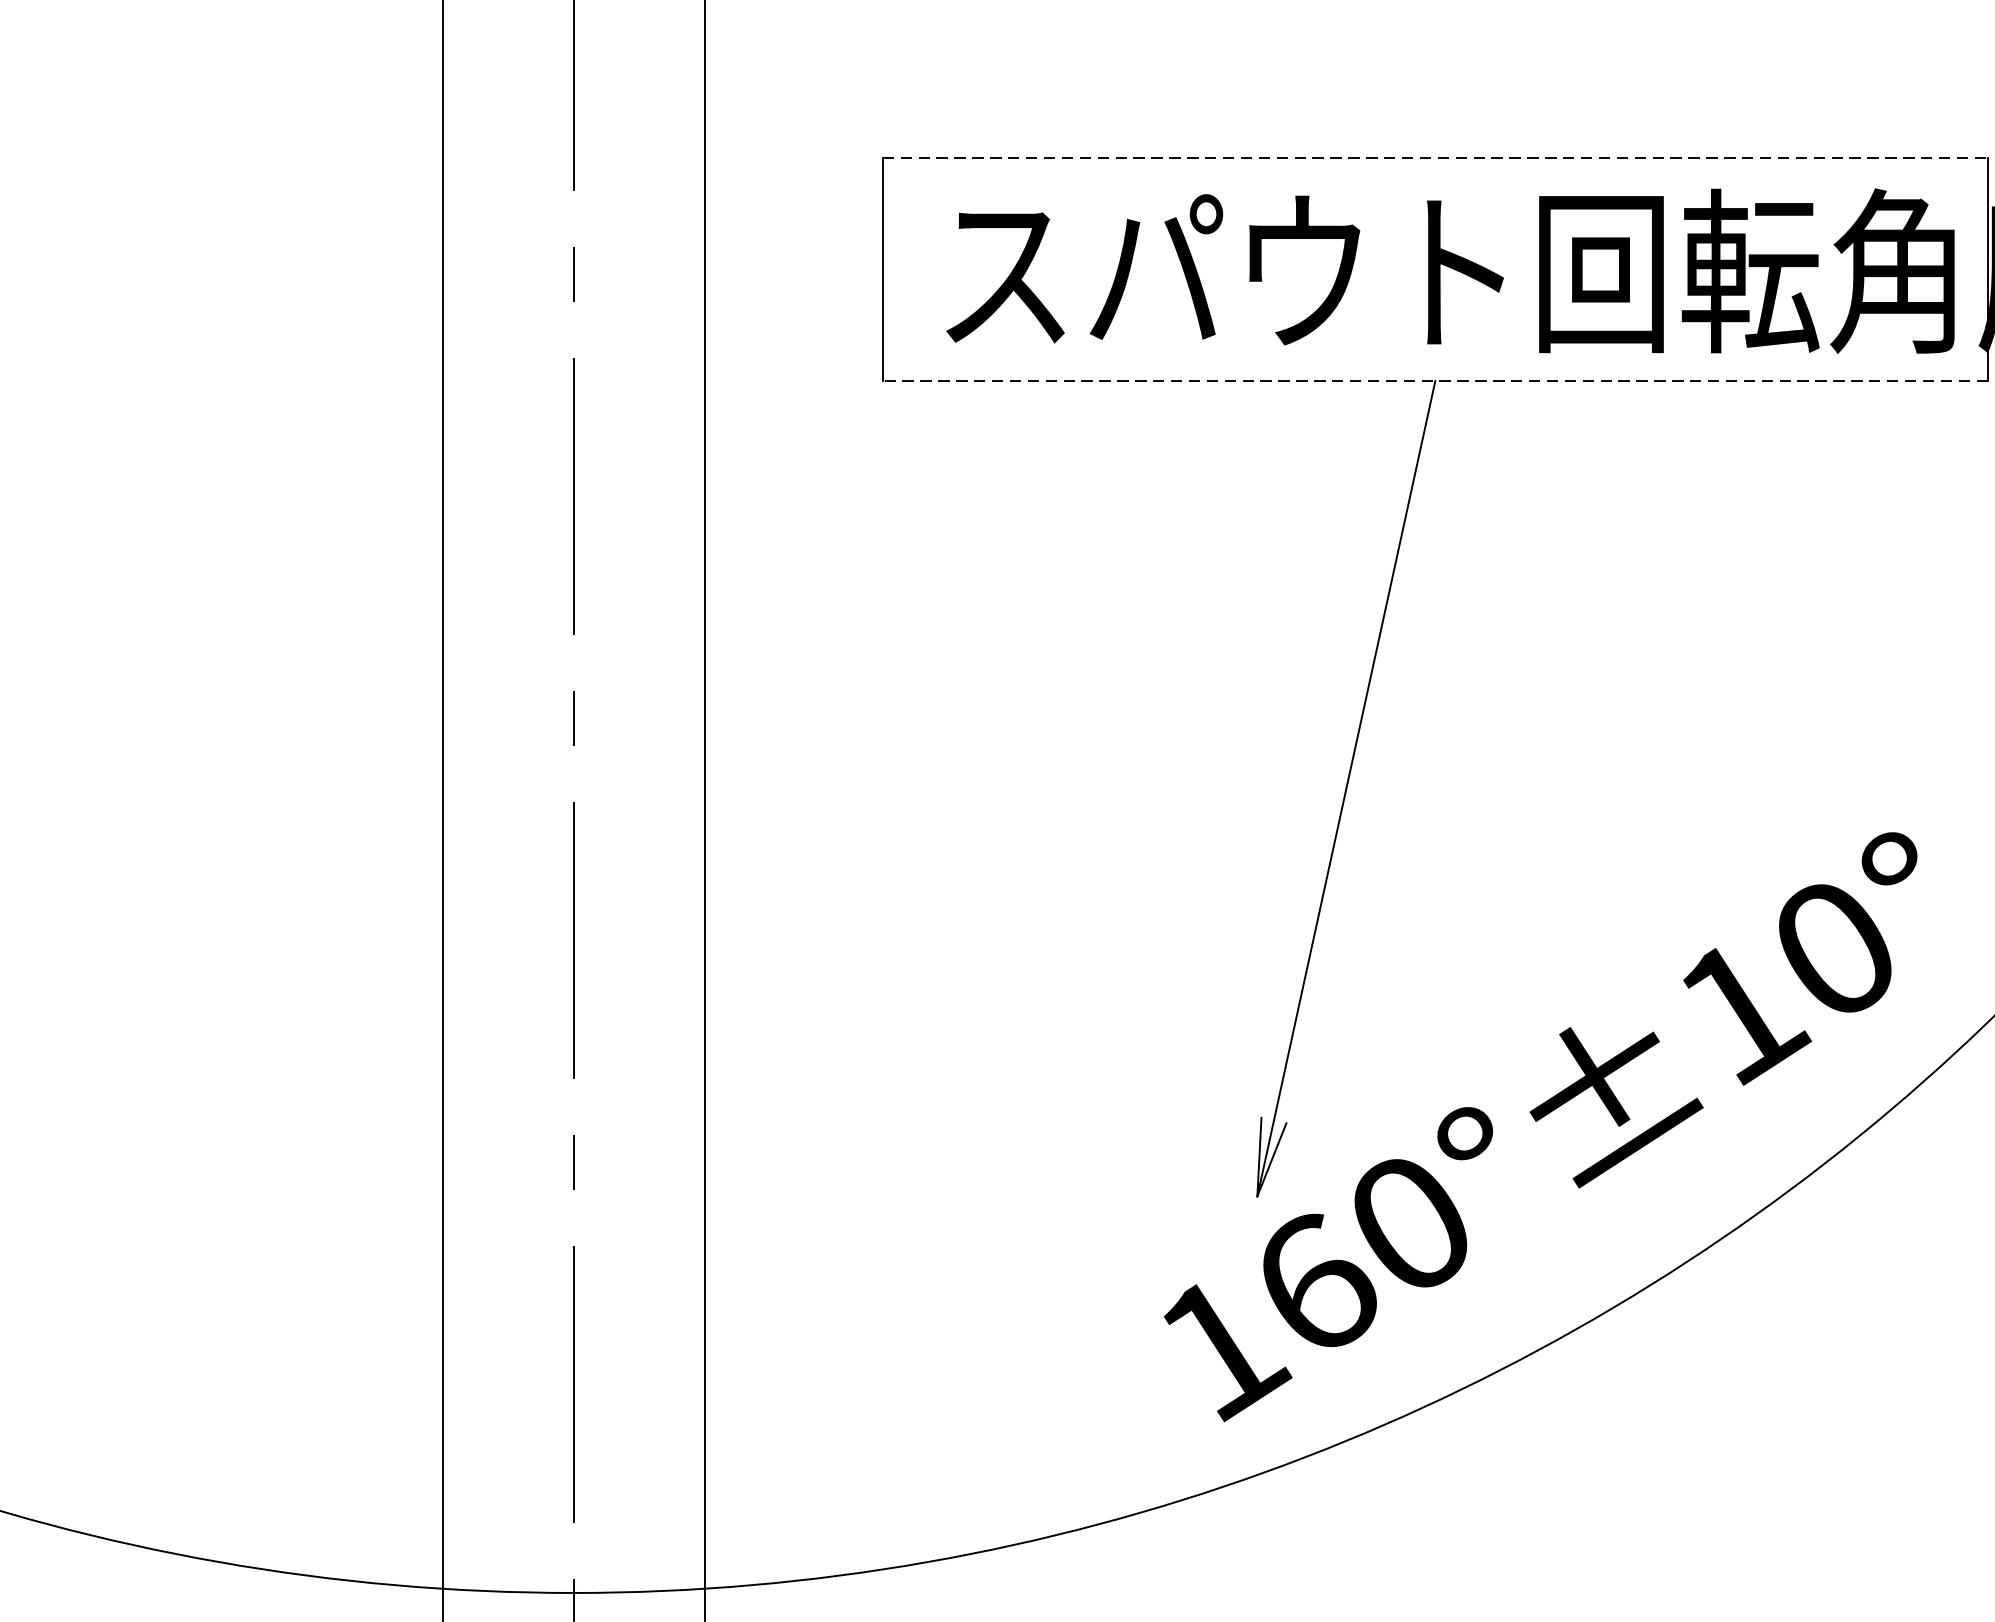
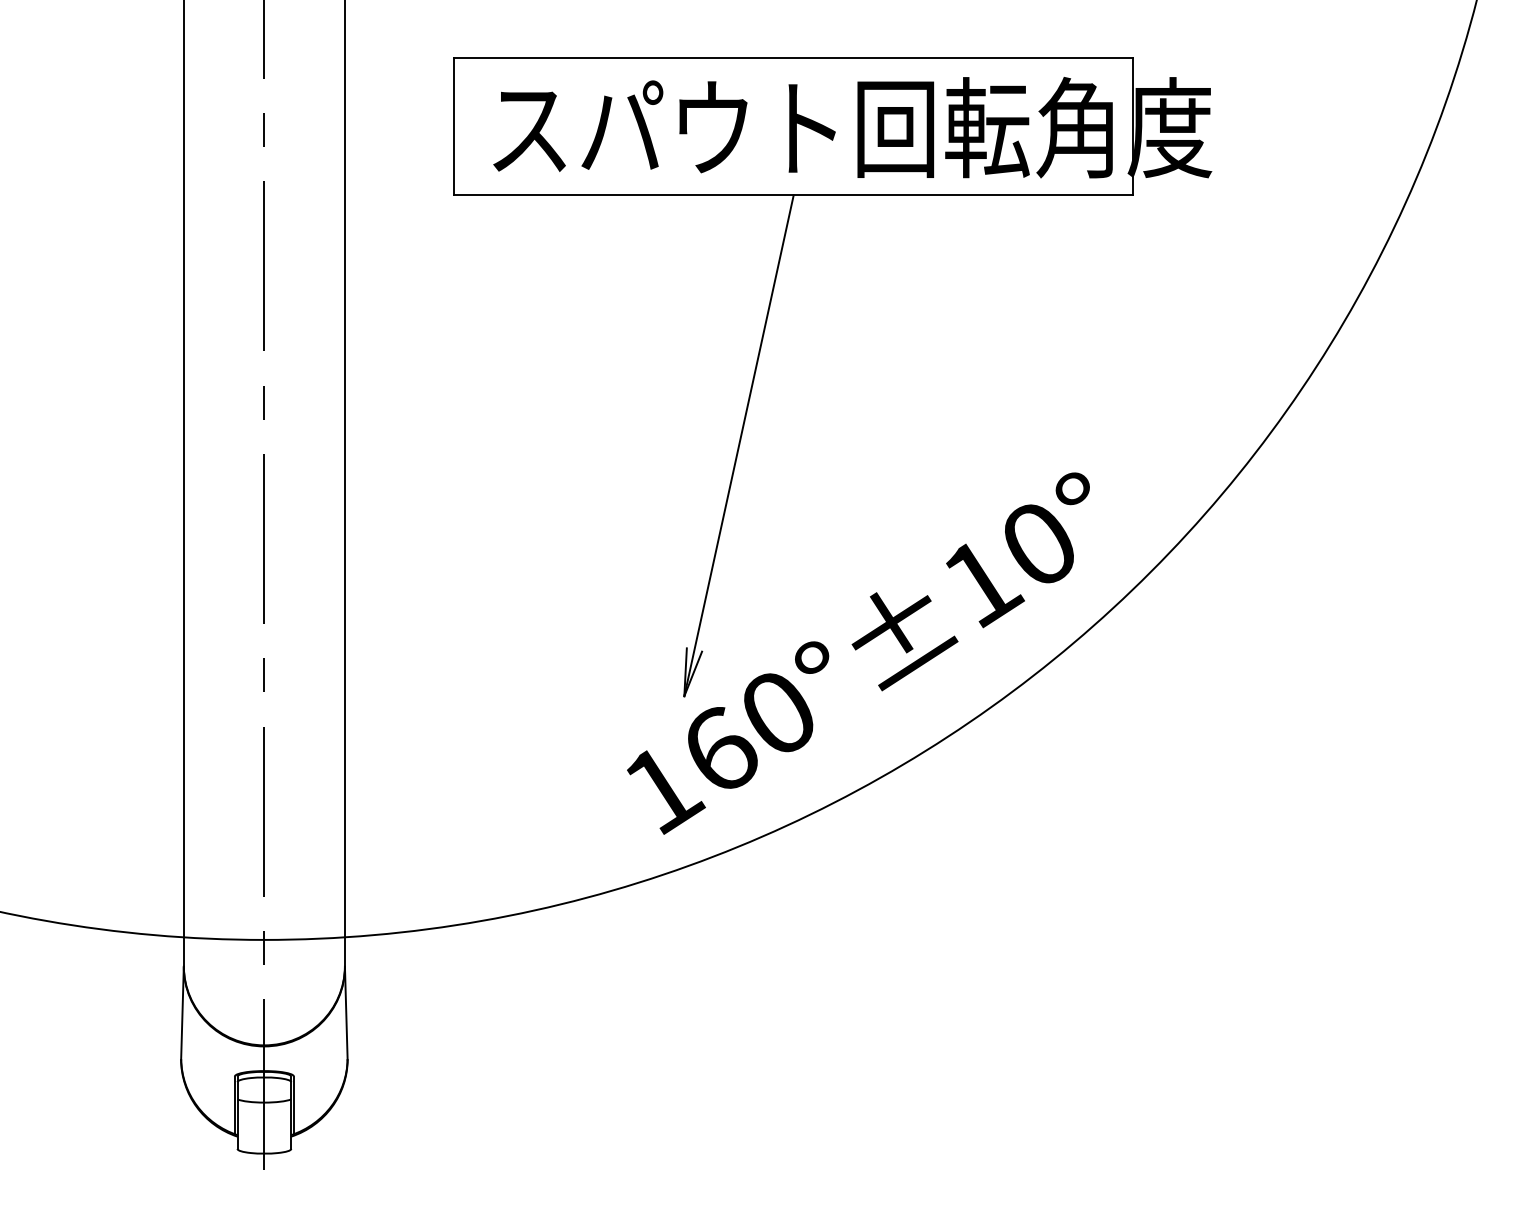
line: (1434, 158) -> (793, 58), dashed -> solid
line: (1434, 381) -> (793, 195), dashed -> solid

